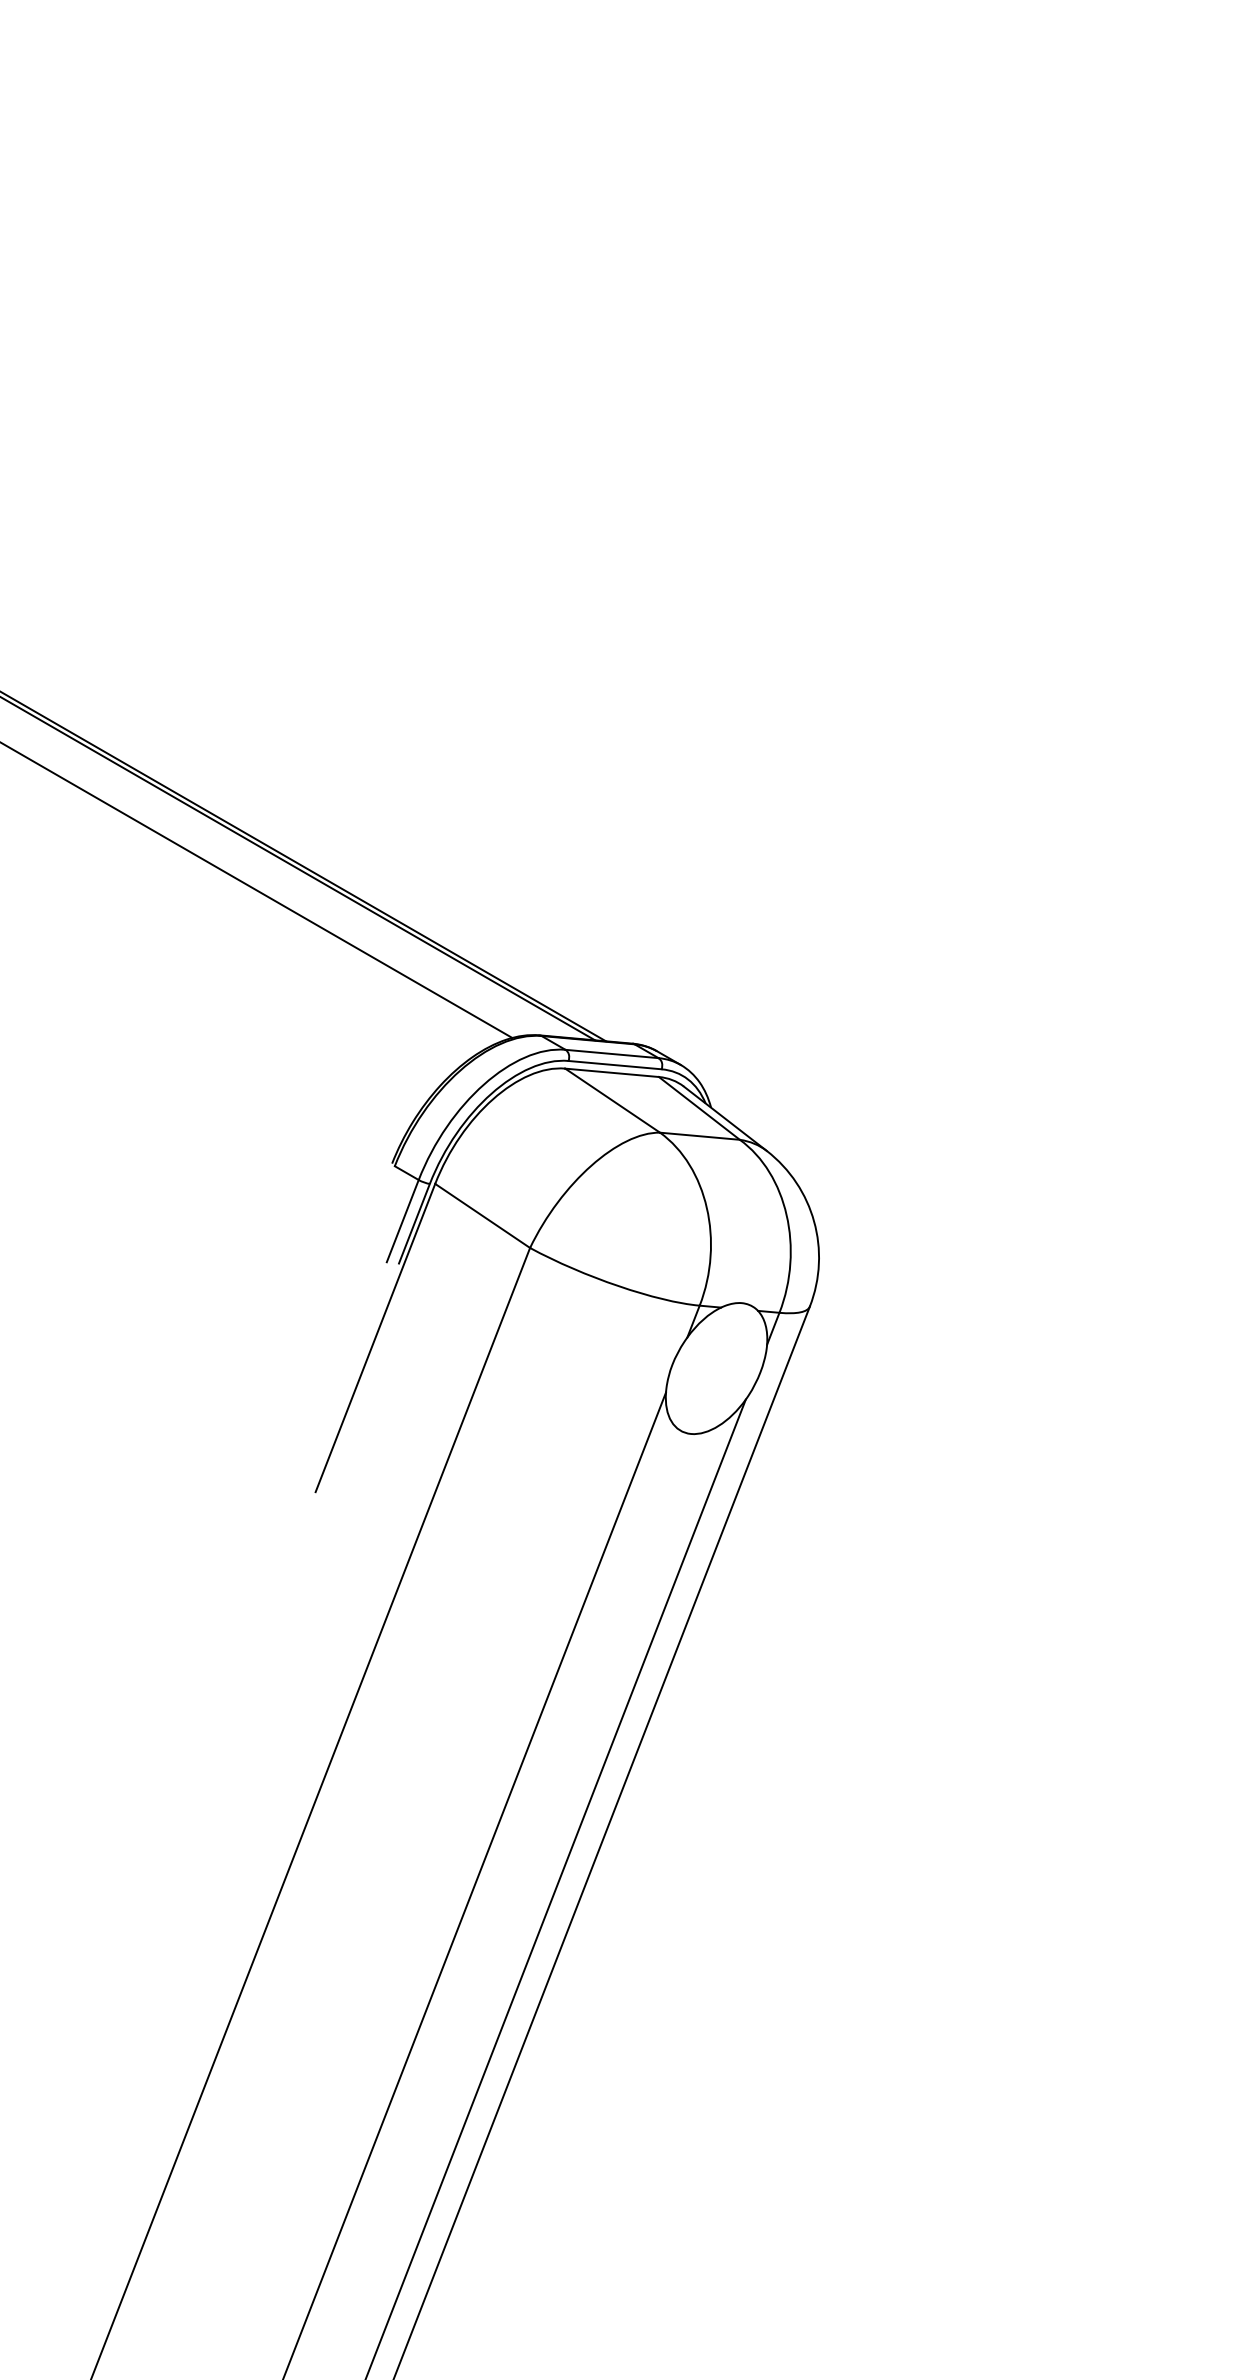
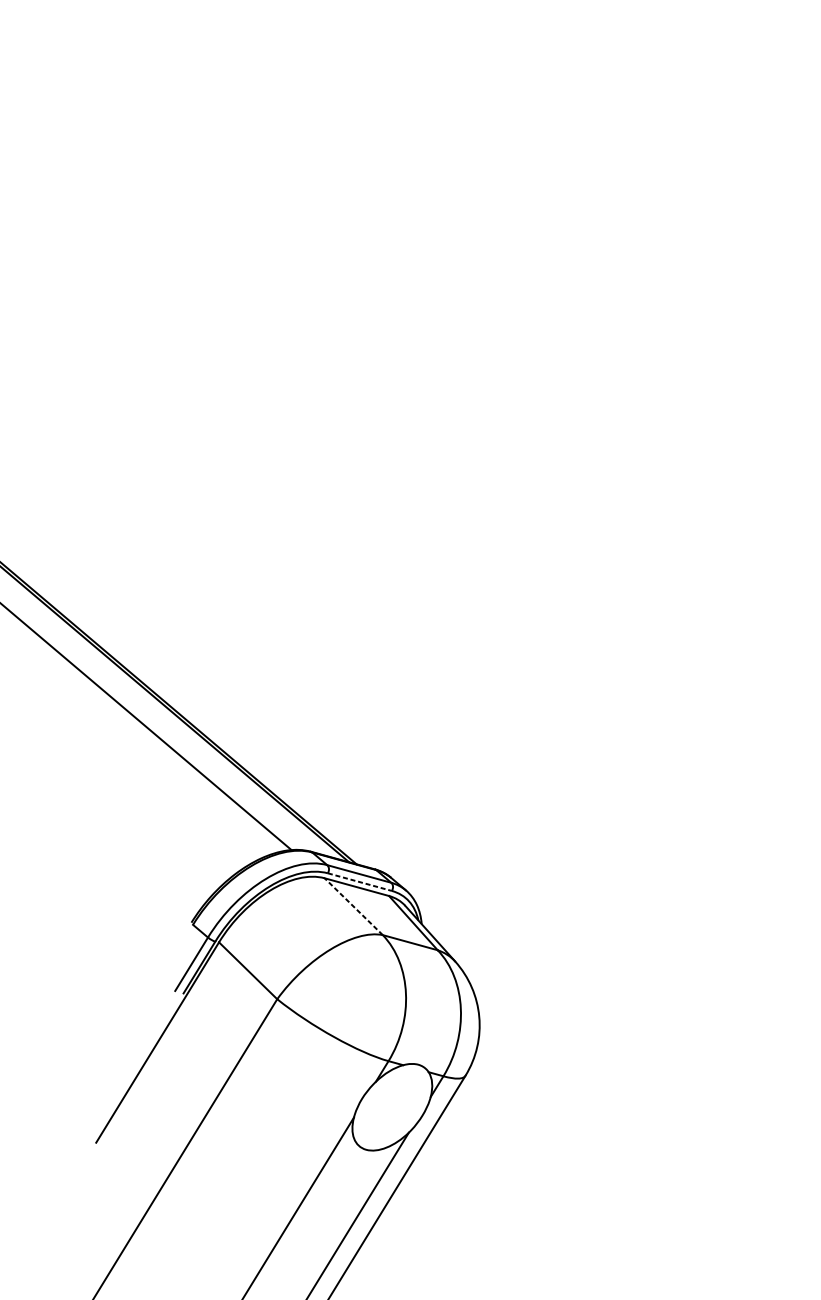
line: (615, 1065) -> (360, 882), solid -> dashed
line: (612, 1100) -> (353, 906), solid -> dashed

